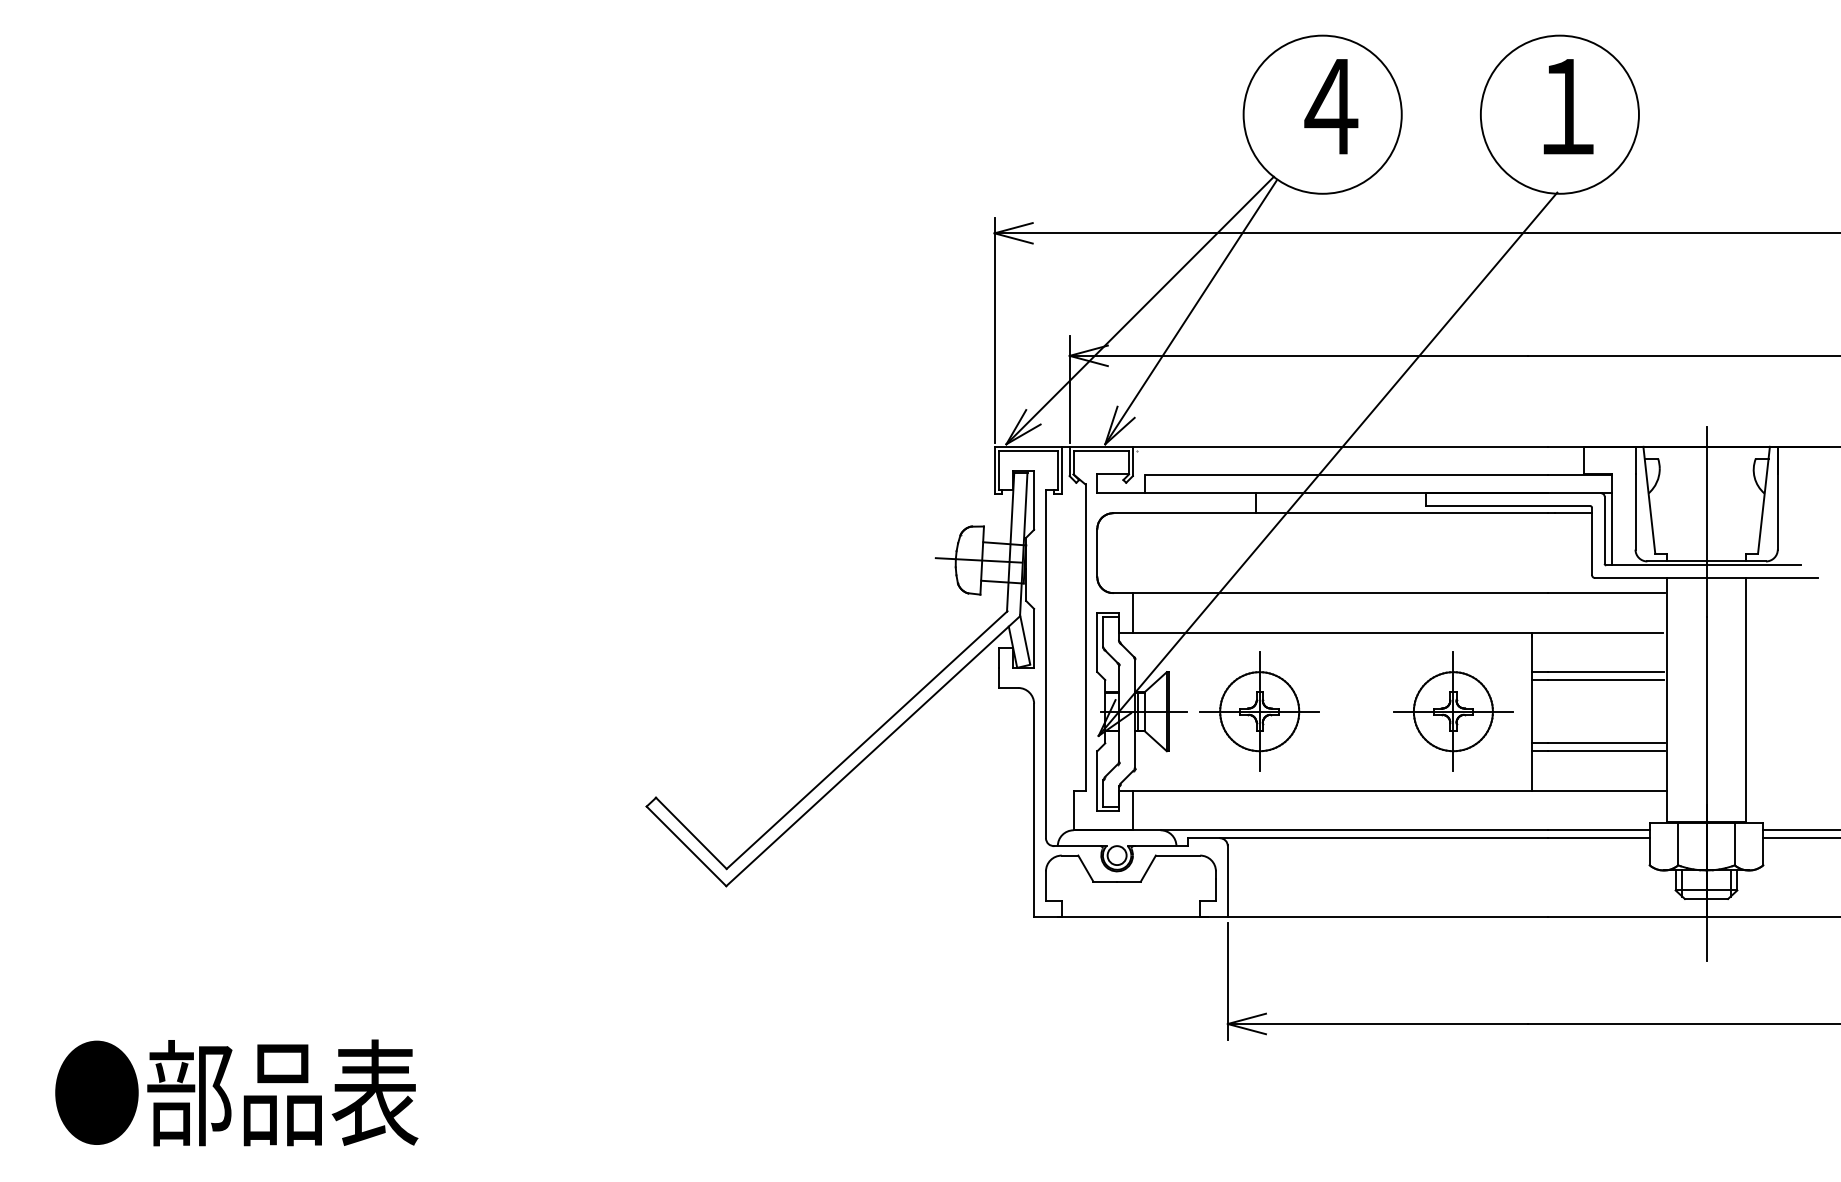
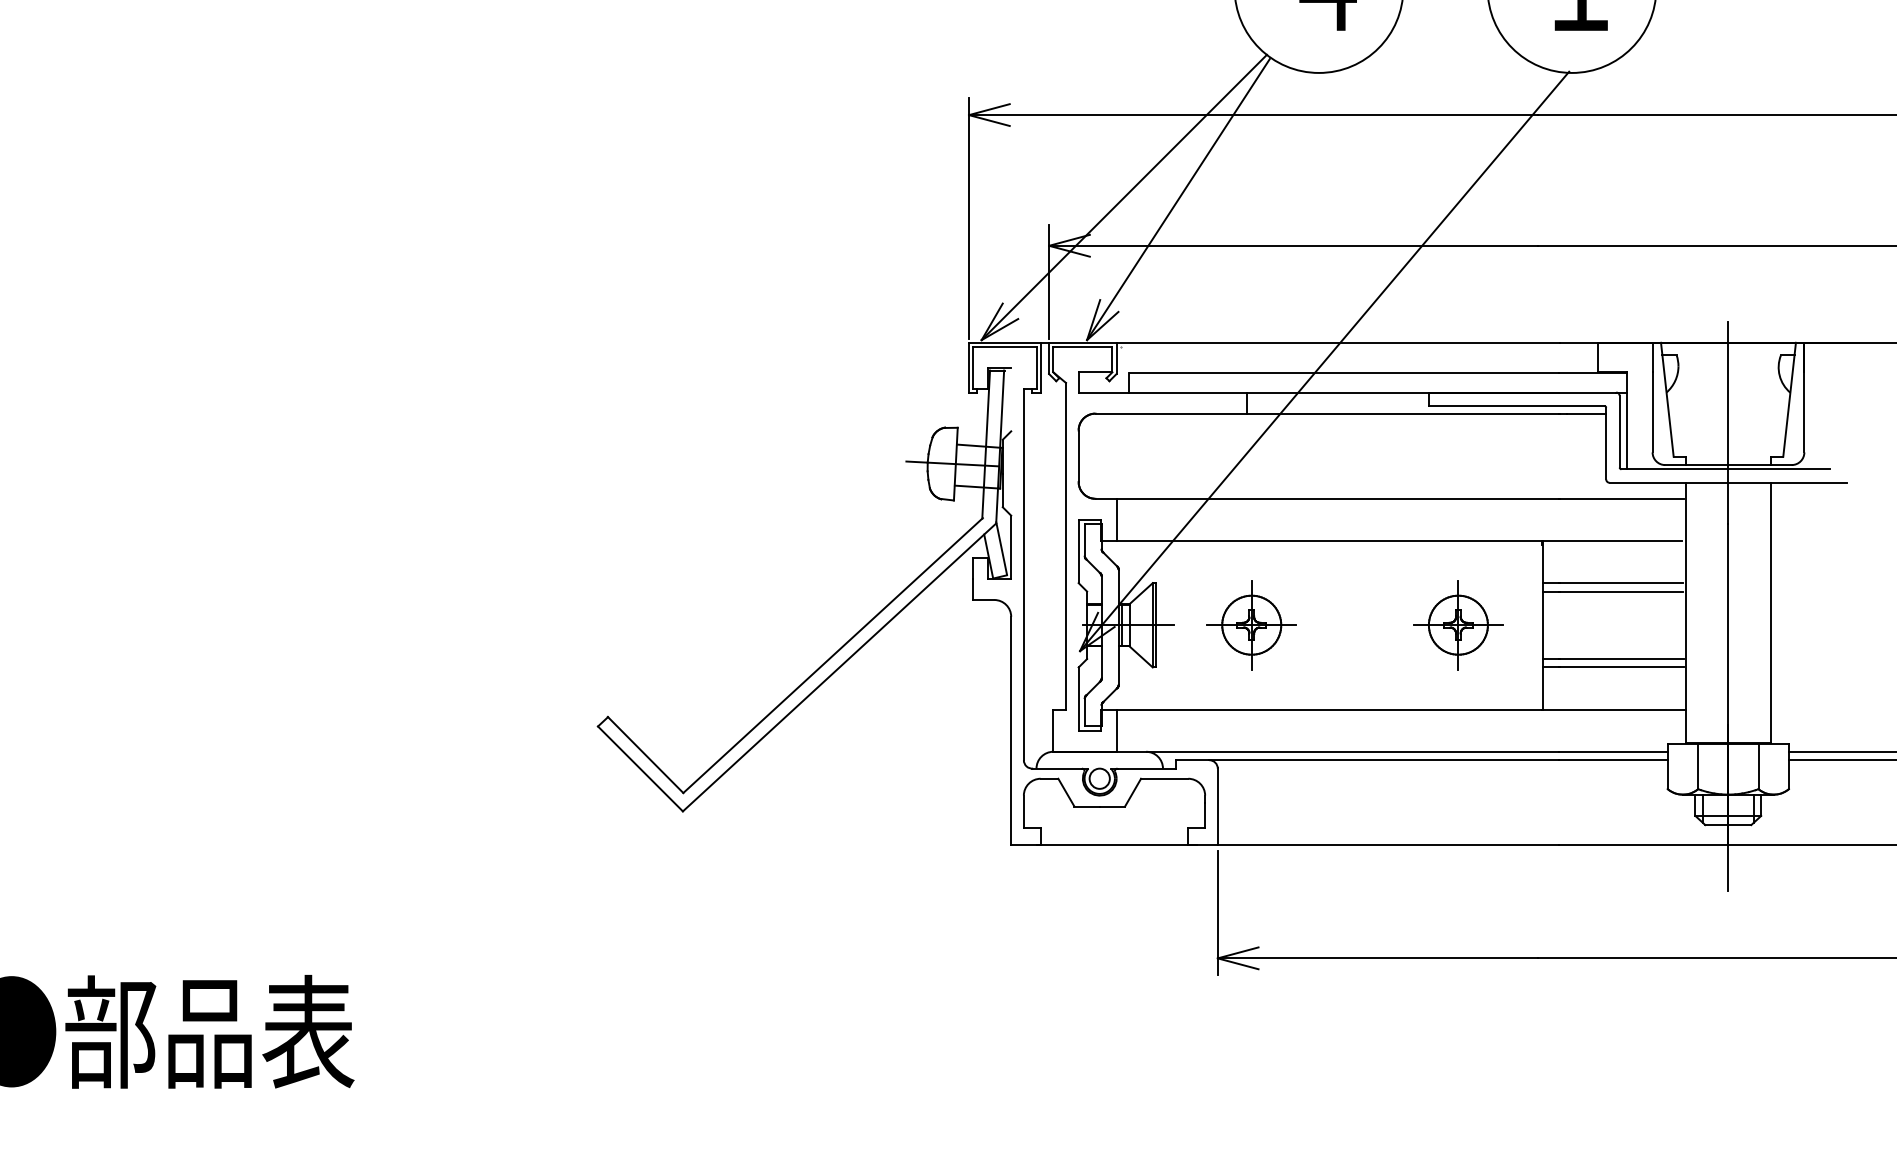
line: (1034, 499) -> (1011, 398), removed
part: (1259, 711) -> (1251, 625), size x0.7
part: (1453, 711) -> (1458, 625), size x0.7

